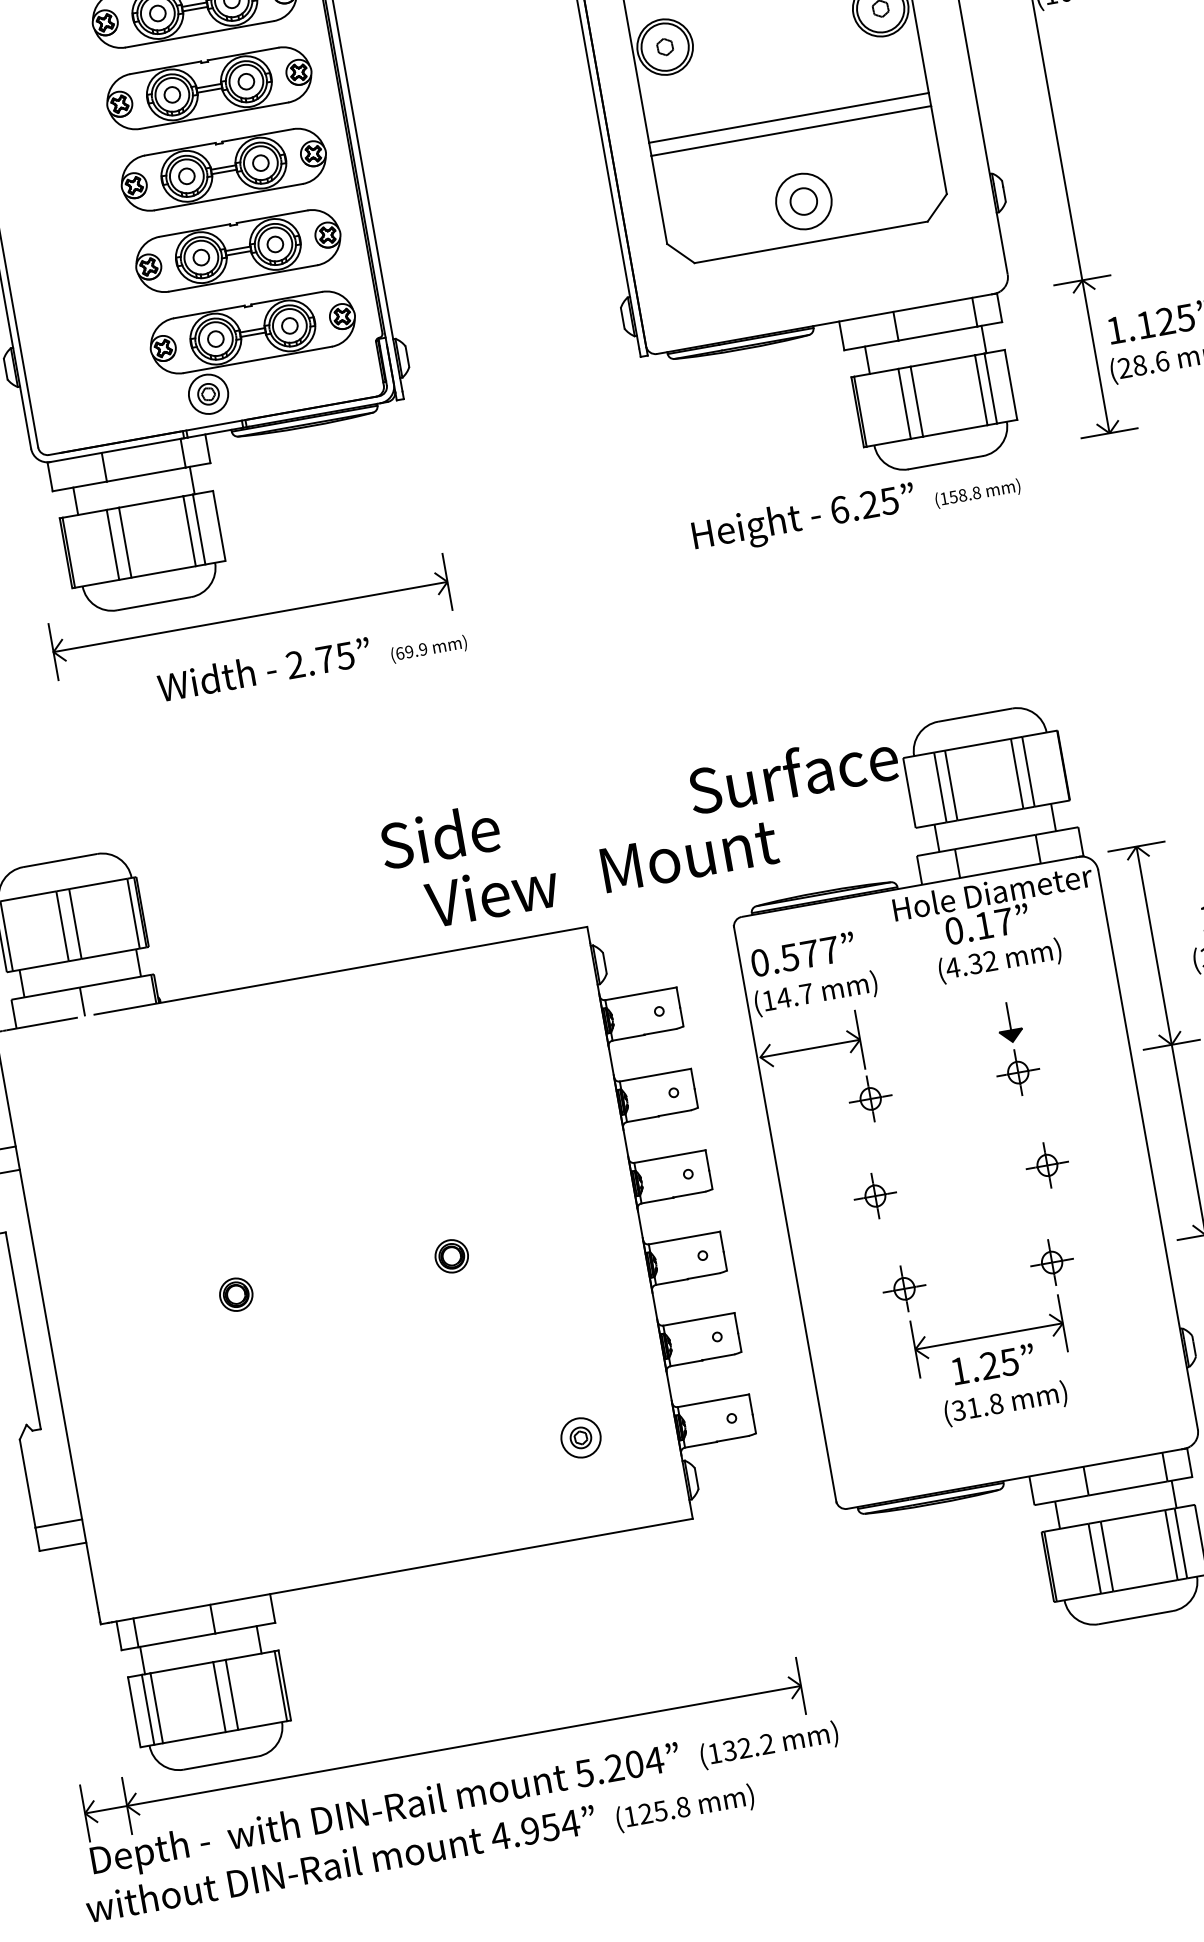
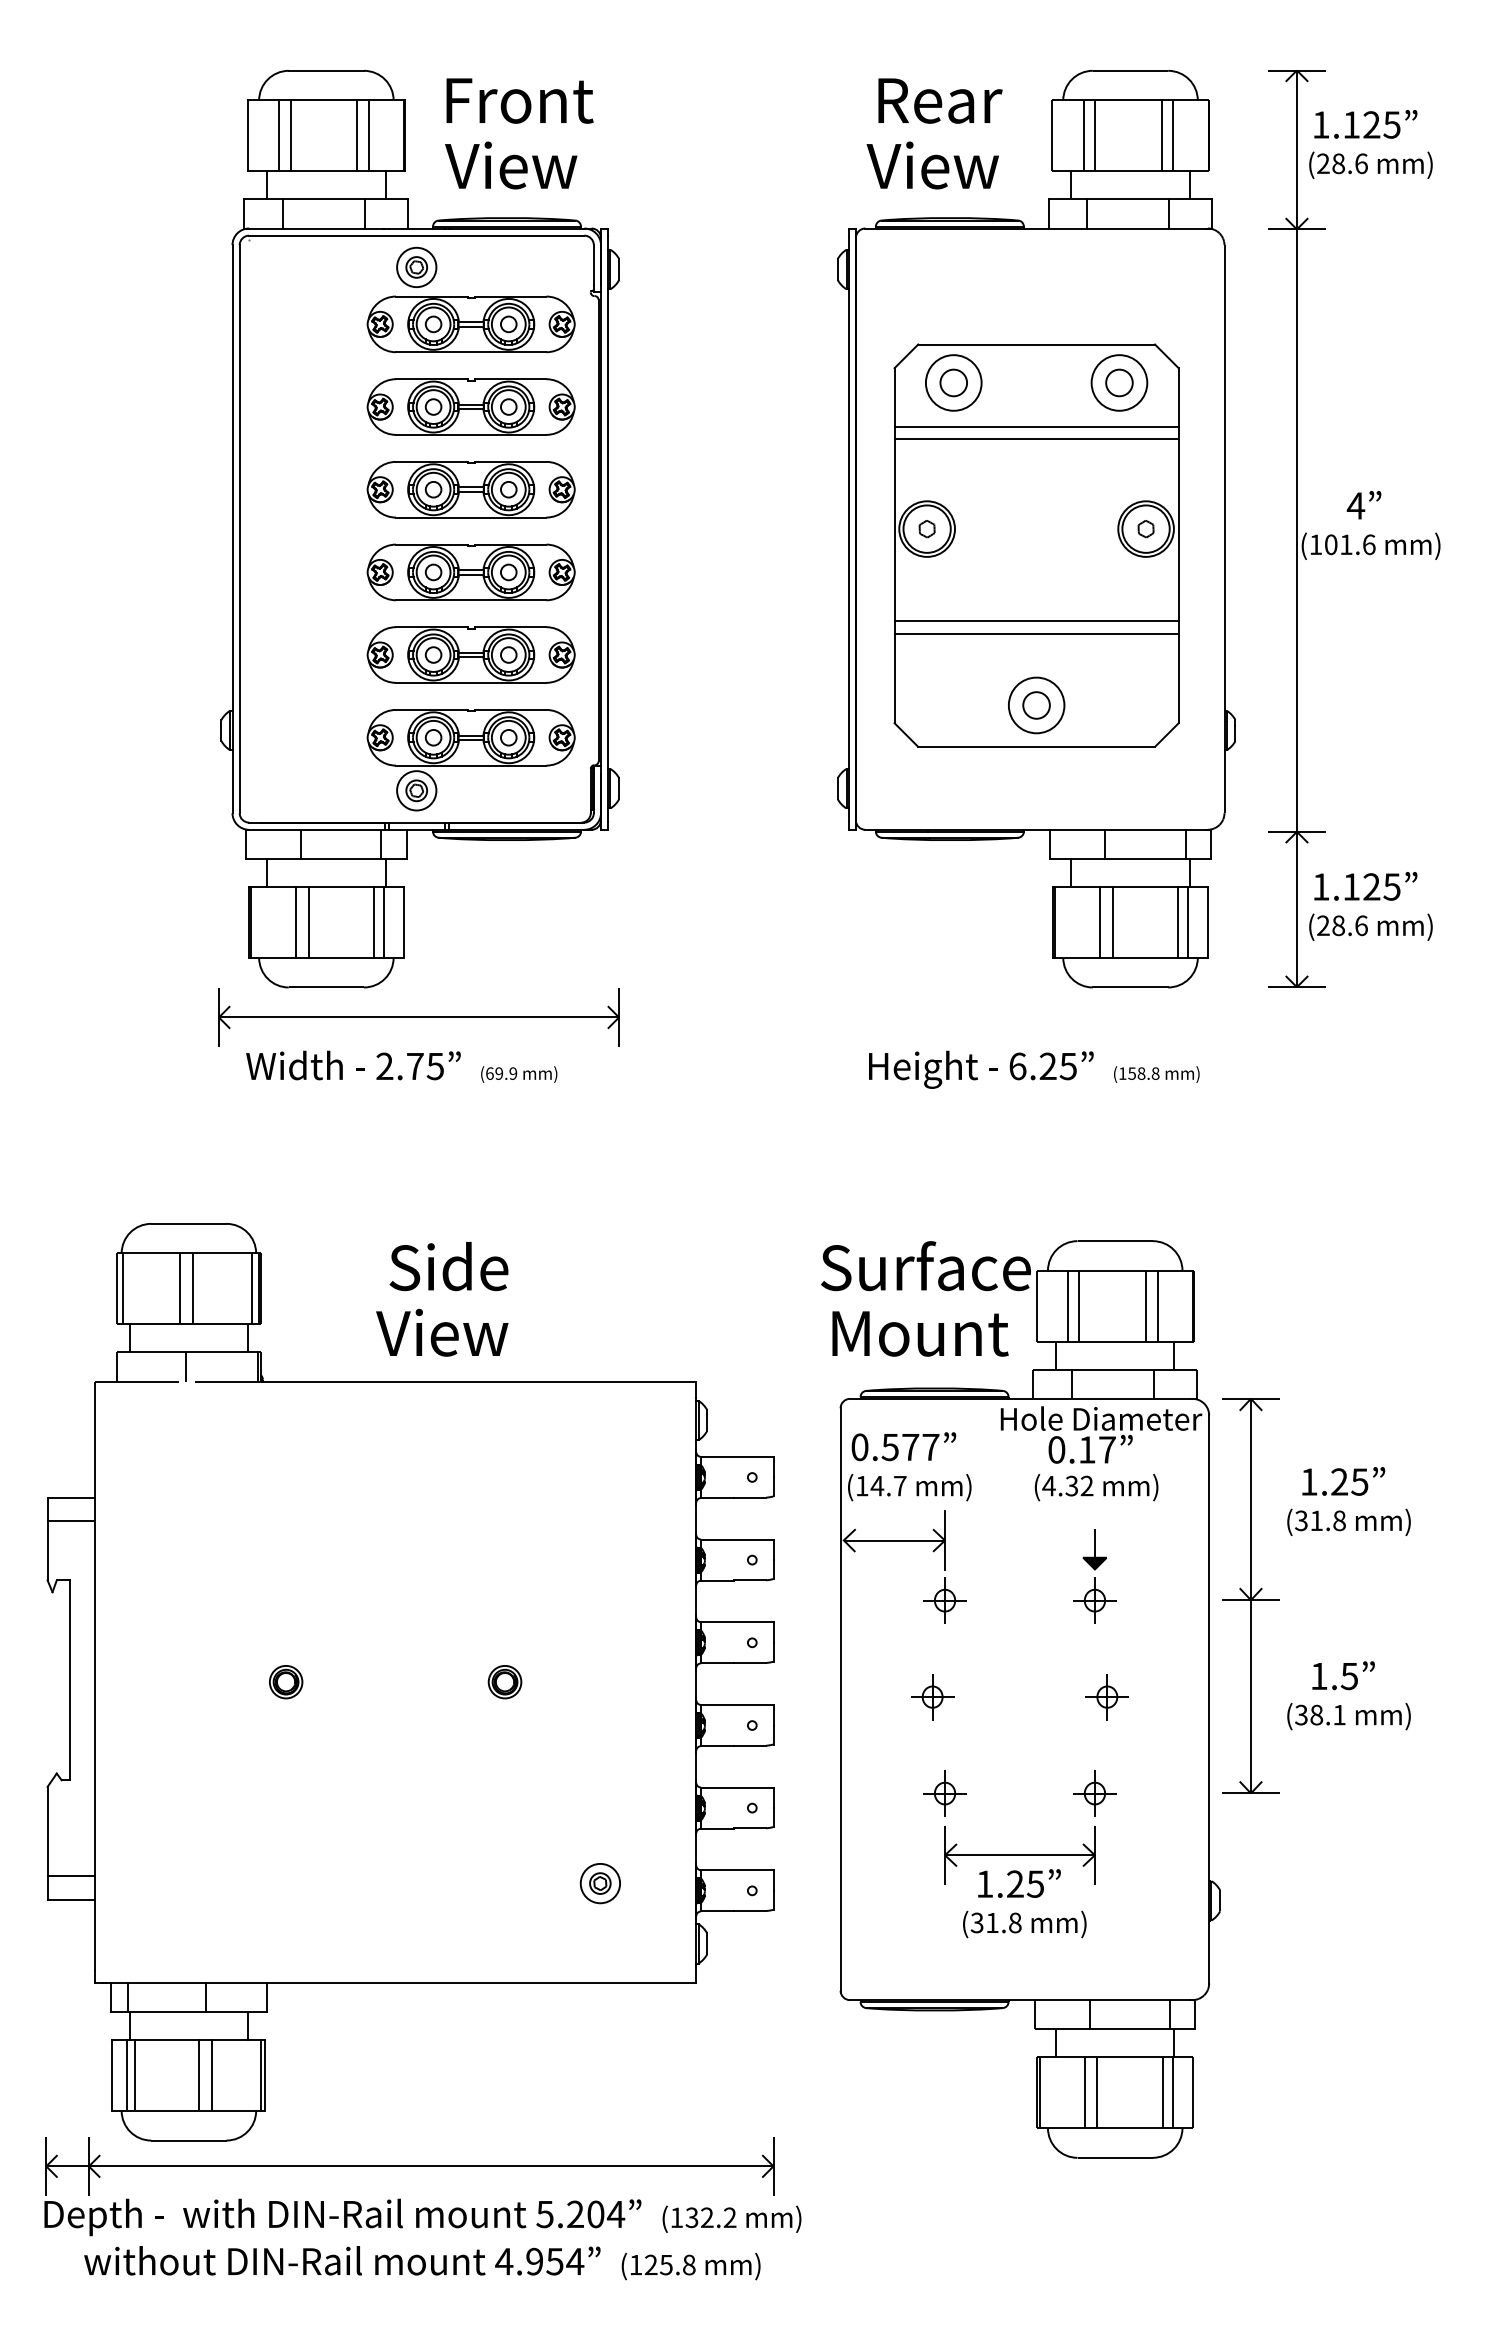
text: (856, 510) -> (1034, 1069), moved
text: (311, 661) -> (401, 1066), moved
text: (439, 836) -> (448, 1266), moved
text: (689, 855) -> (920, 1333), moved
text: (492, 893) -> (442, 1332), moved
text: (420, 1852) -> (422, 2263), moved

